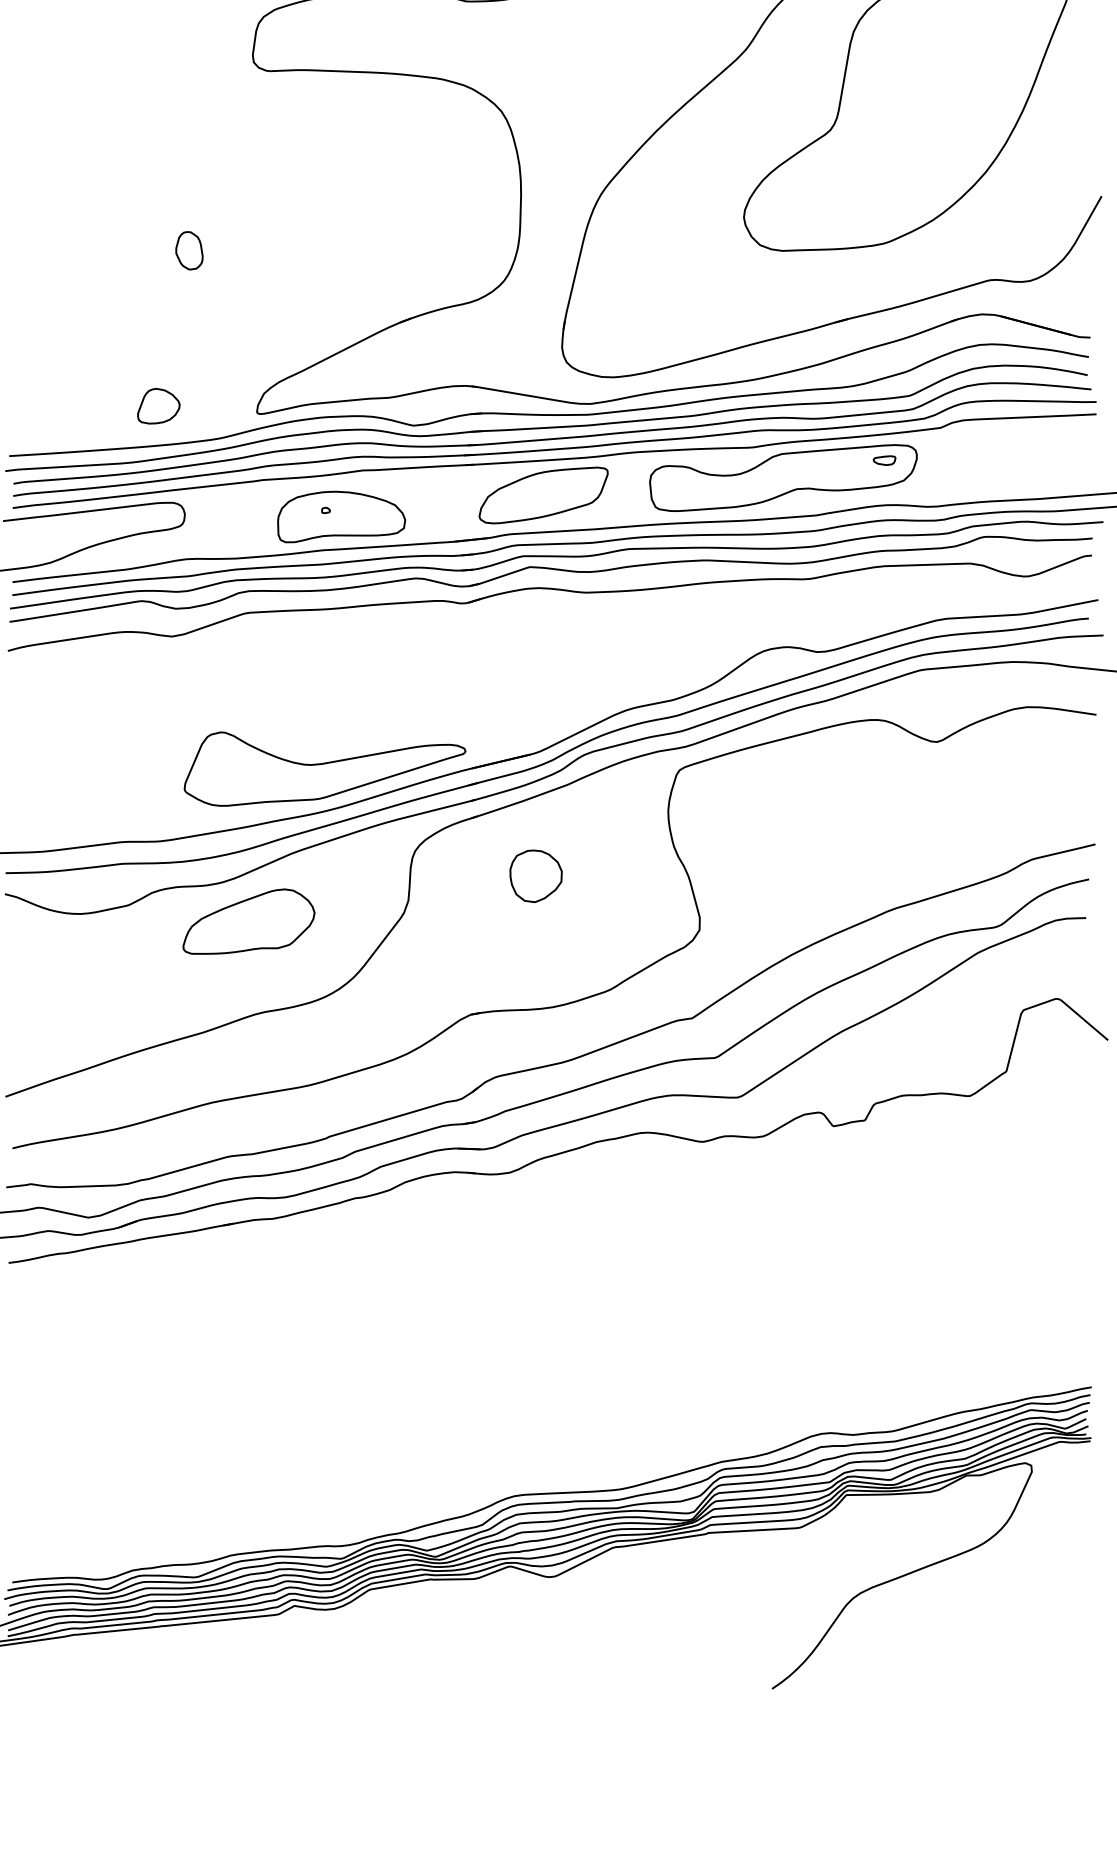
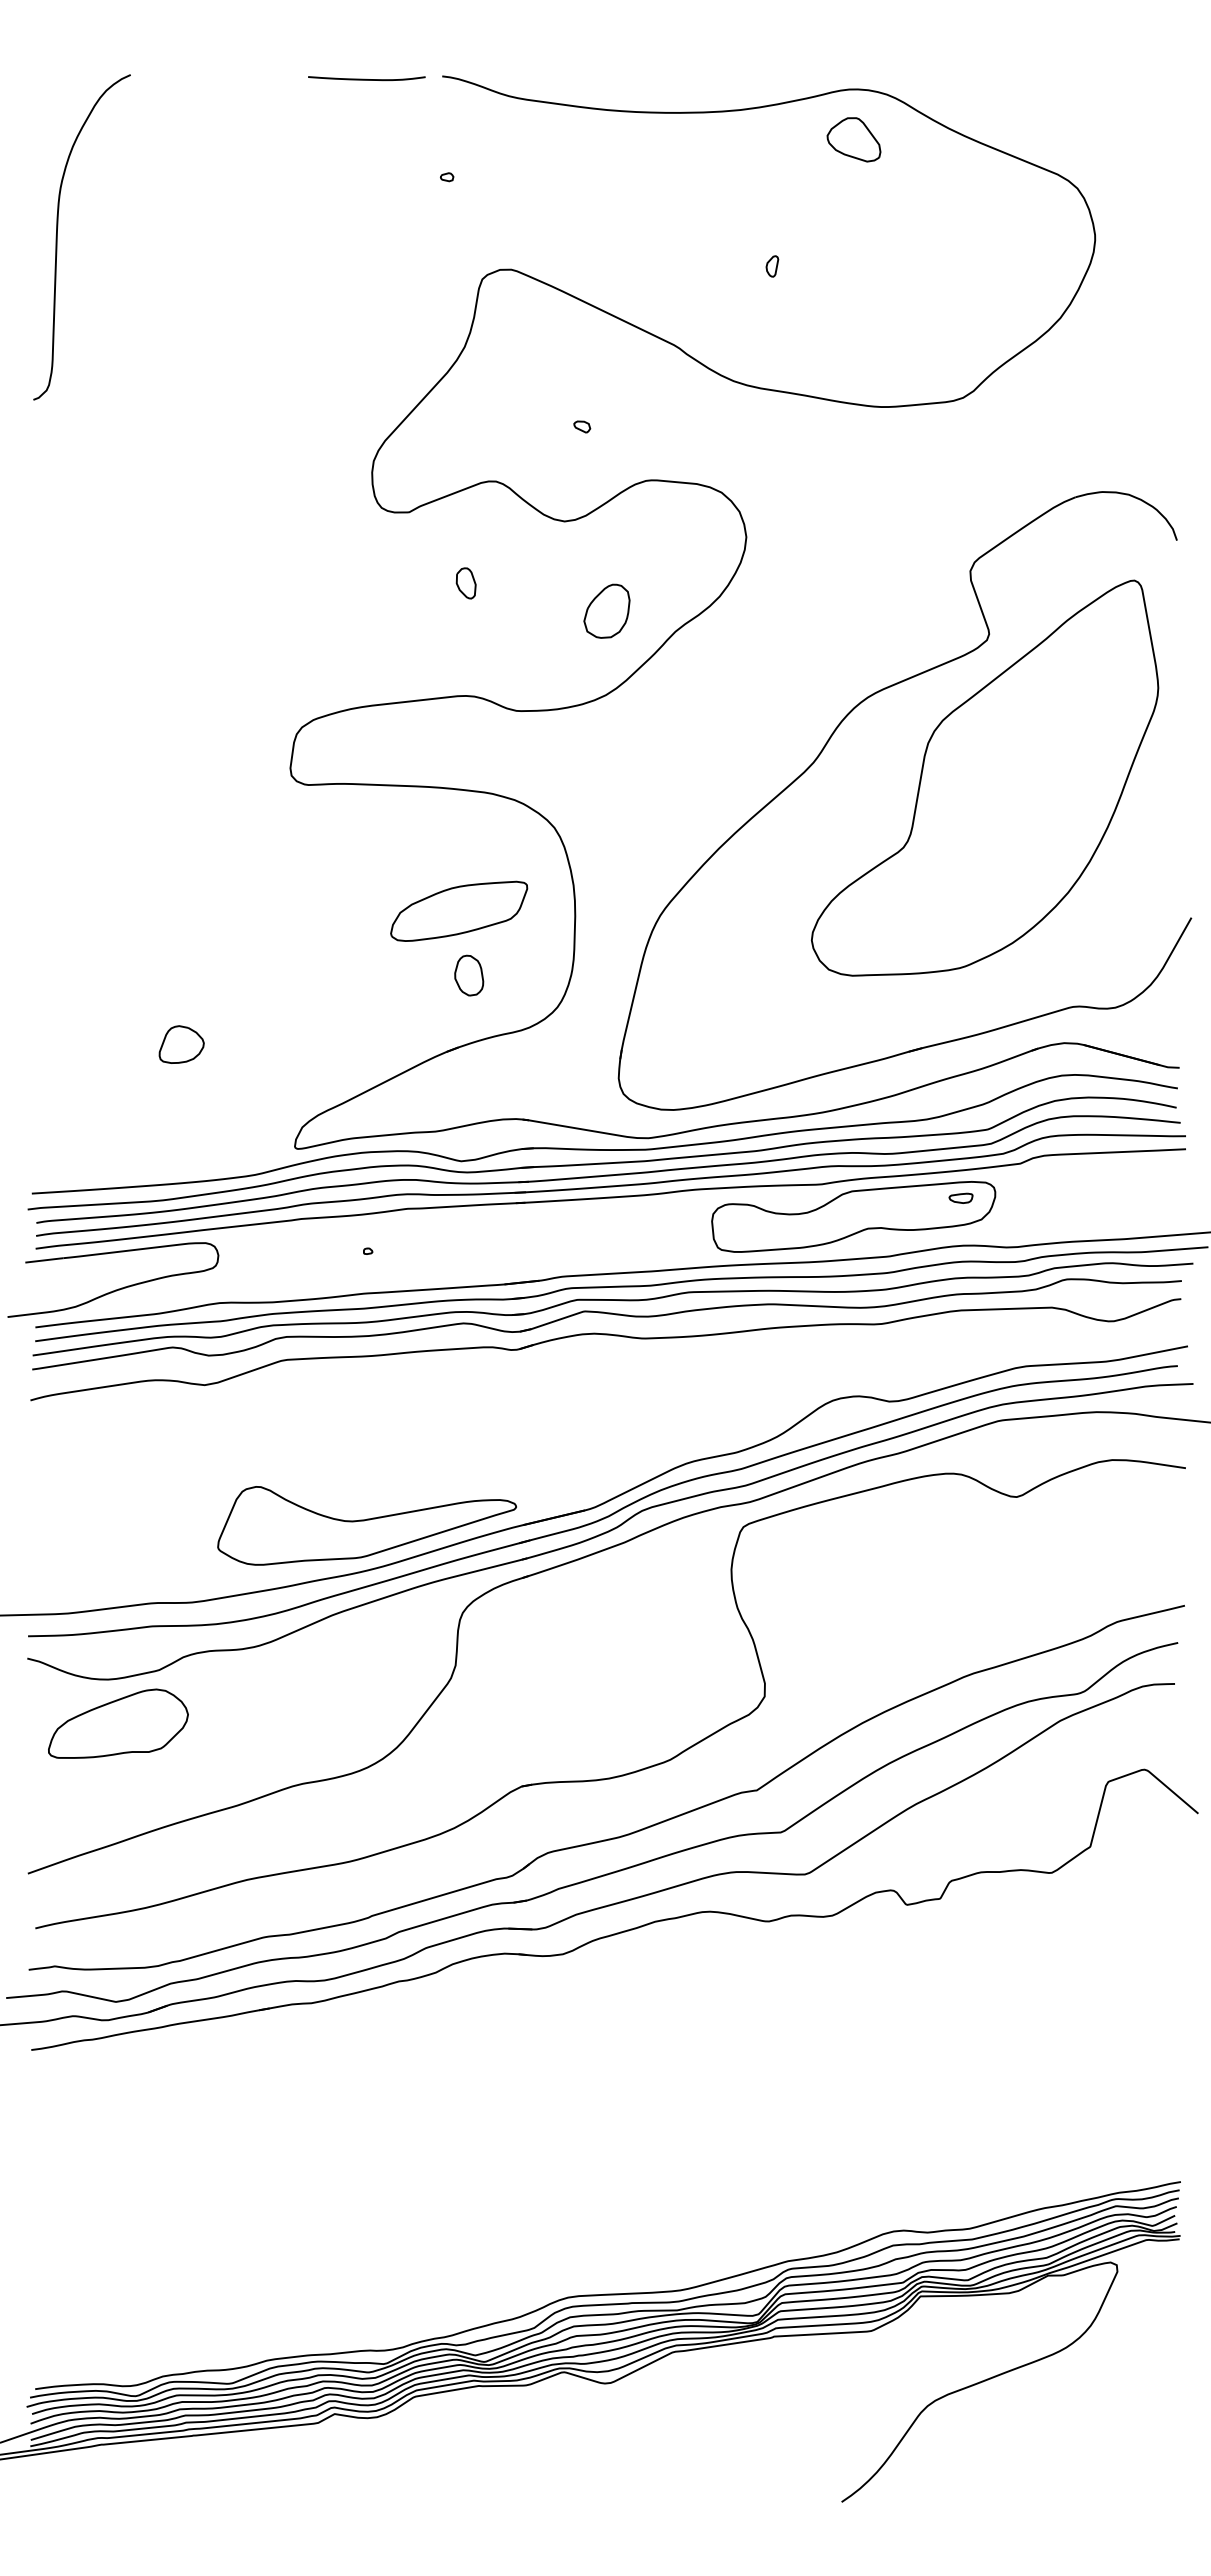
part: (189, 250) -> (469, 975), moved
part: (158, 406) -> (181, 1044), moved
part: (543, 494) -> (459, 910), moved
part: (341, 516) -> (384, 1257), removed
part: (536, 876) -> (591, 1639), removed
part: (249, 921) -> (118, 1723), moved

